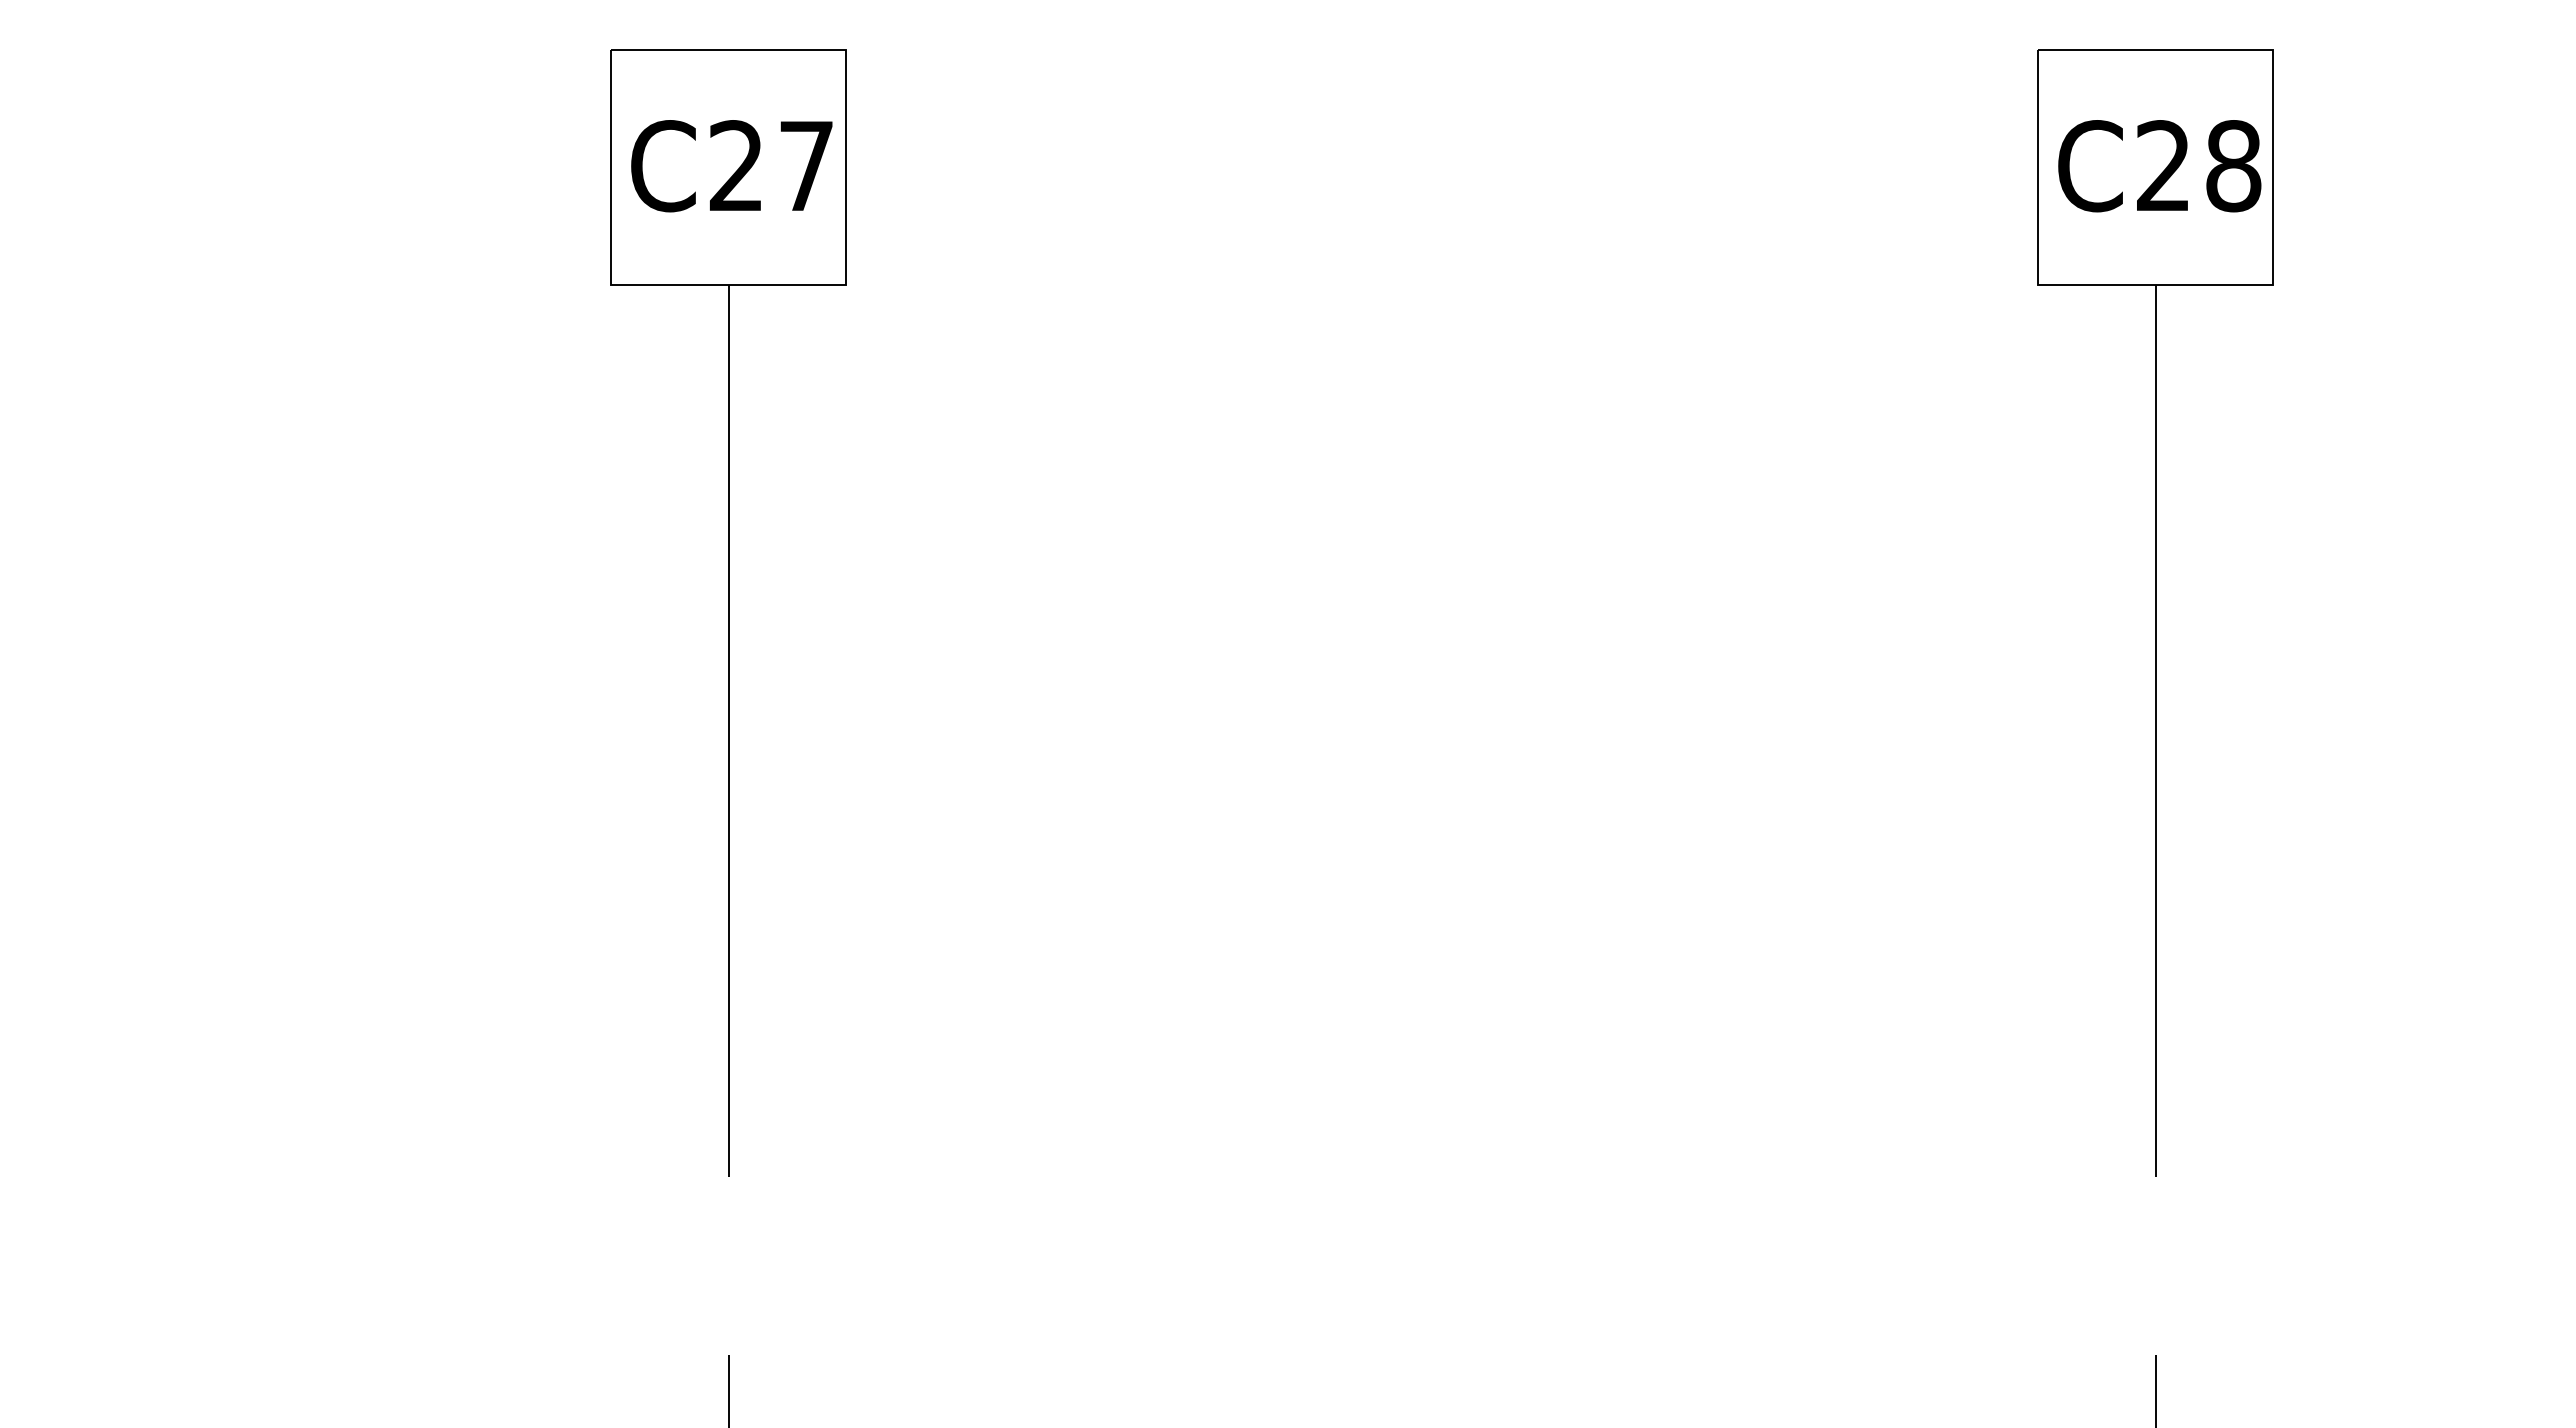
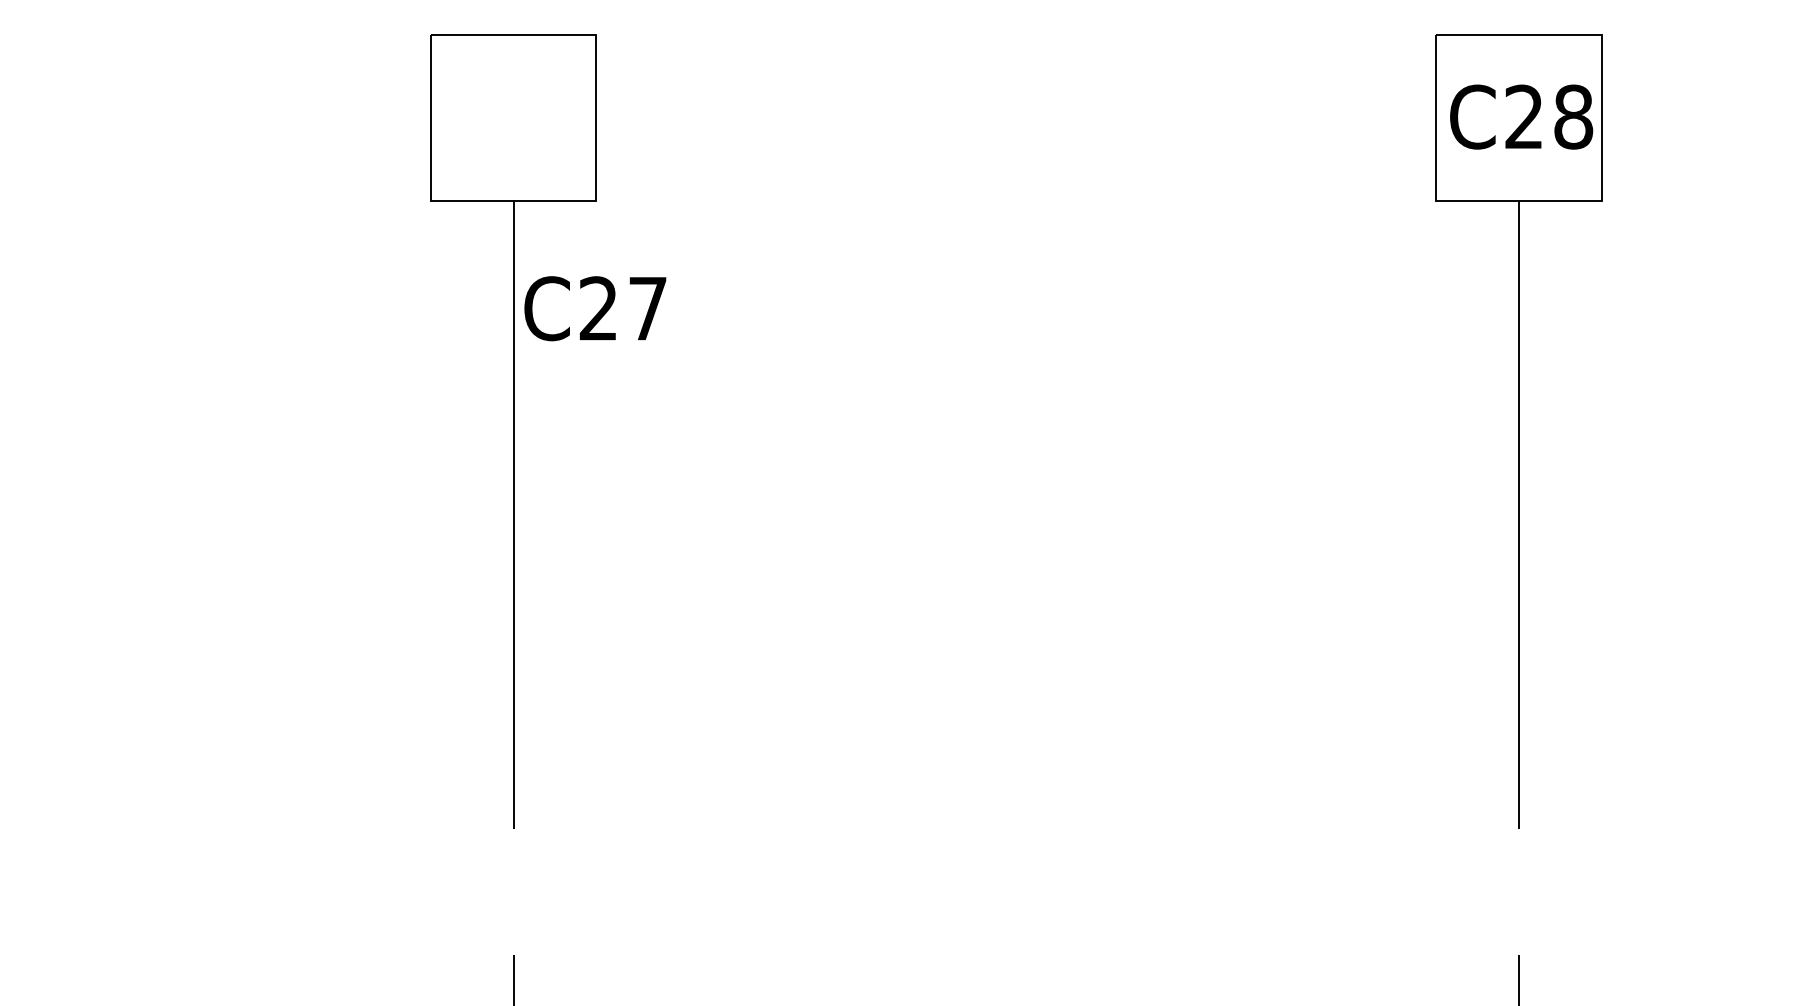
text: (731, 166) -> (595, 308), moved

